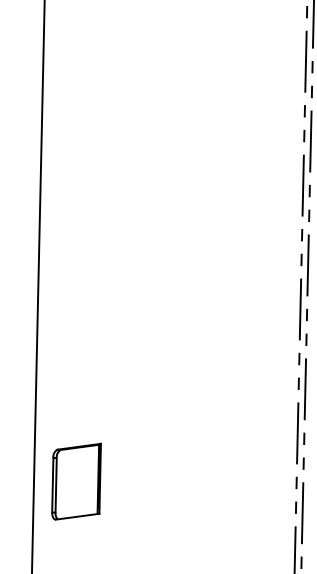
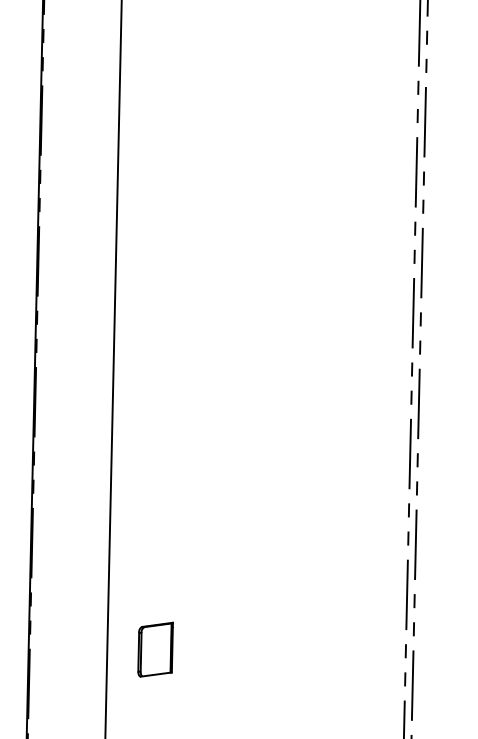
part: (76, 481) -> (155, 649), size x0.62

